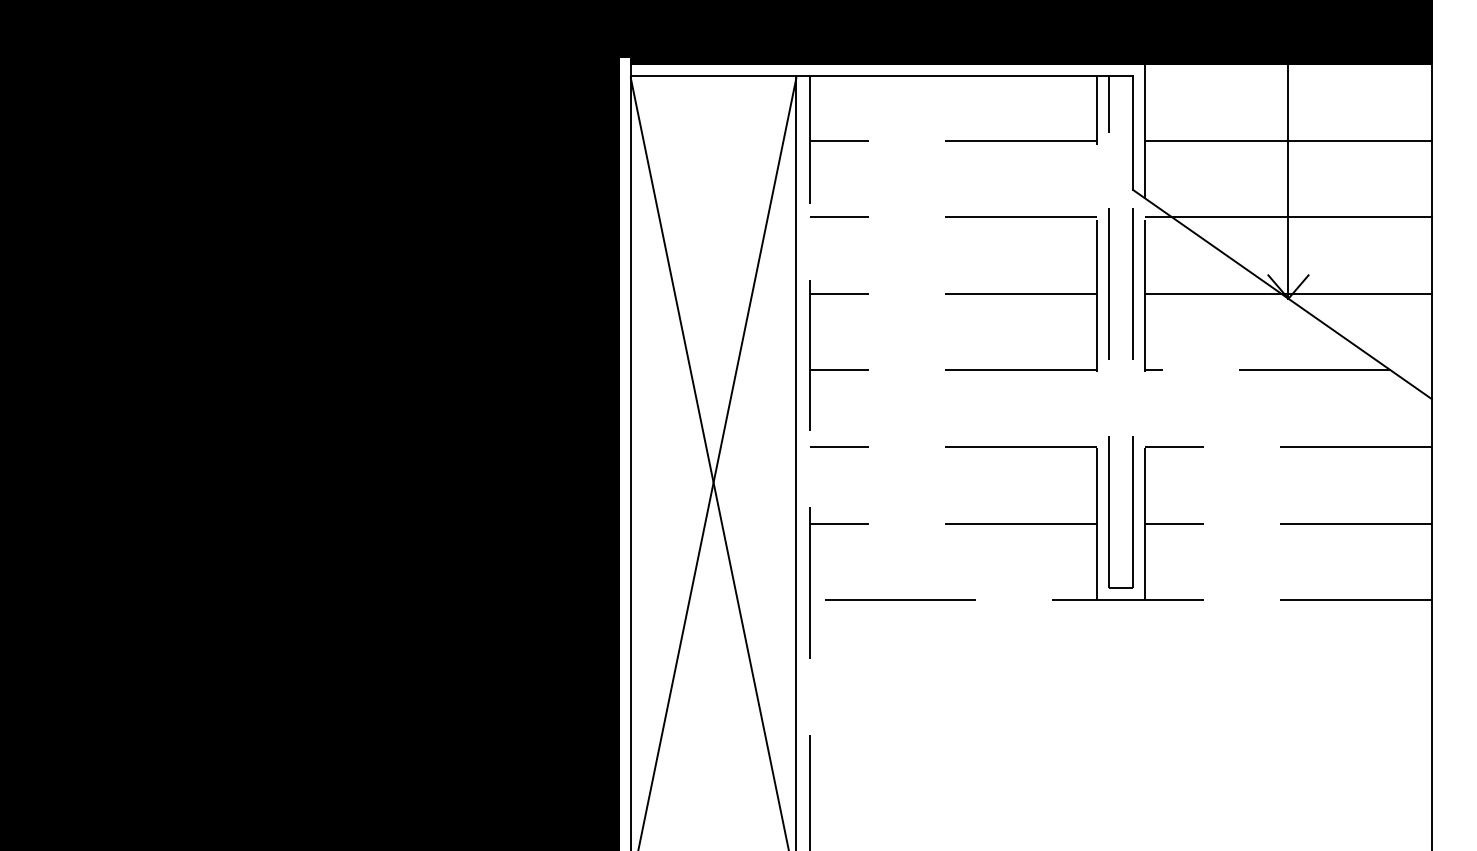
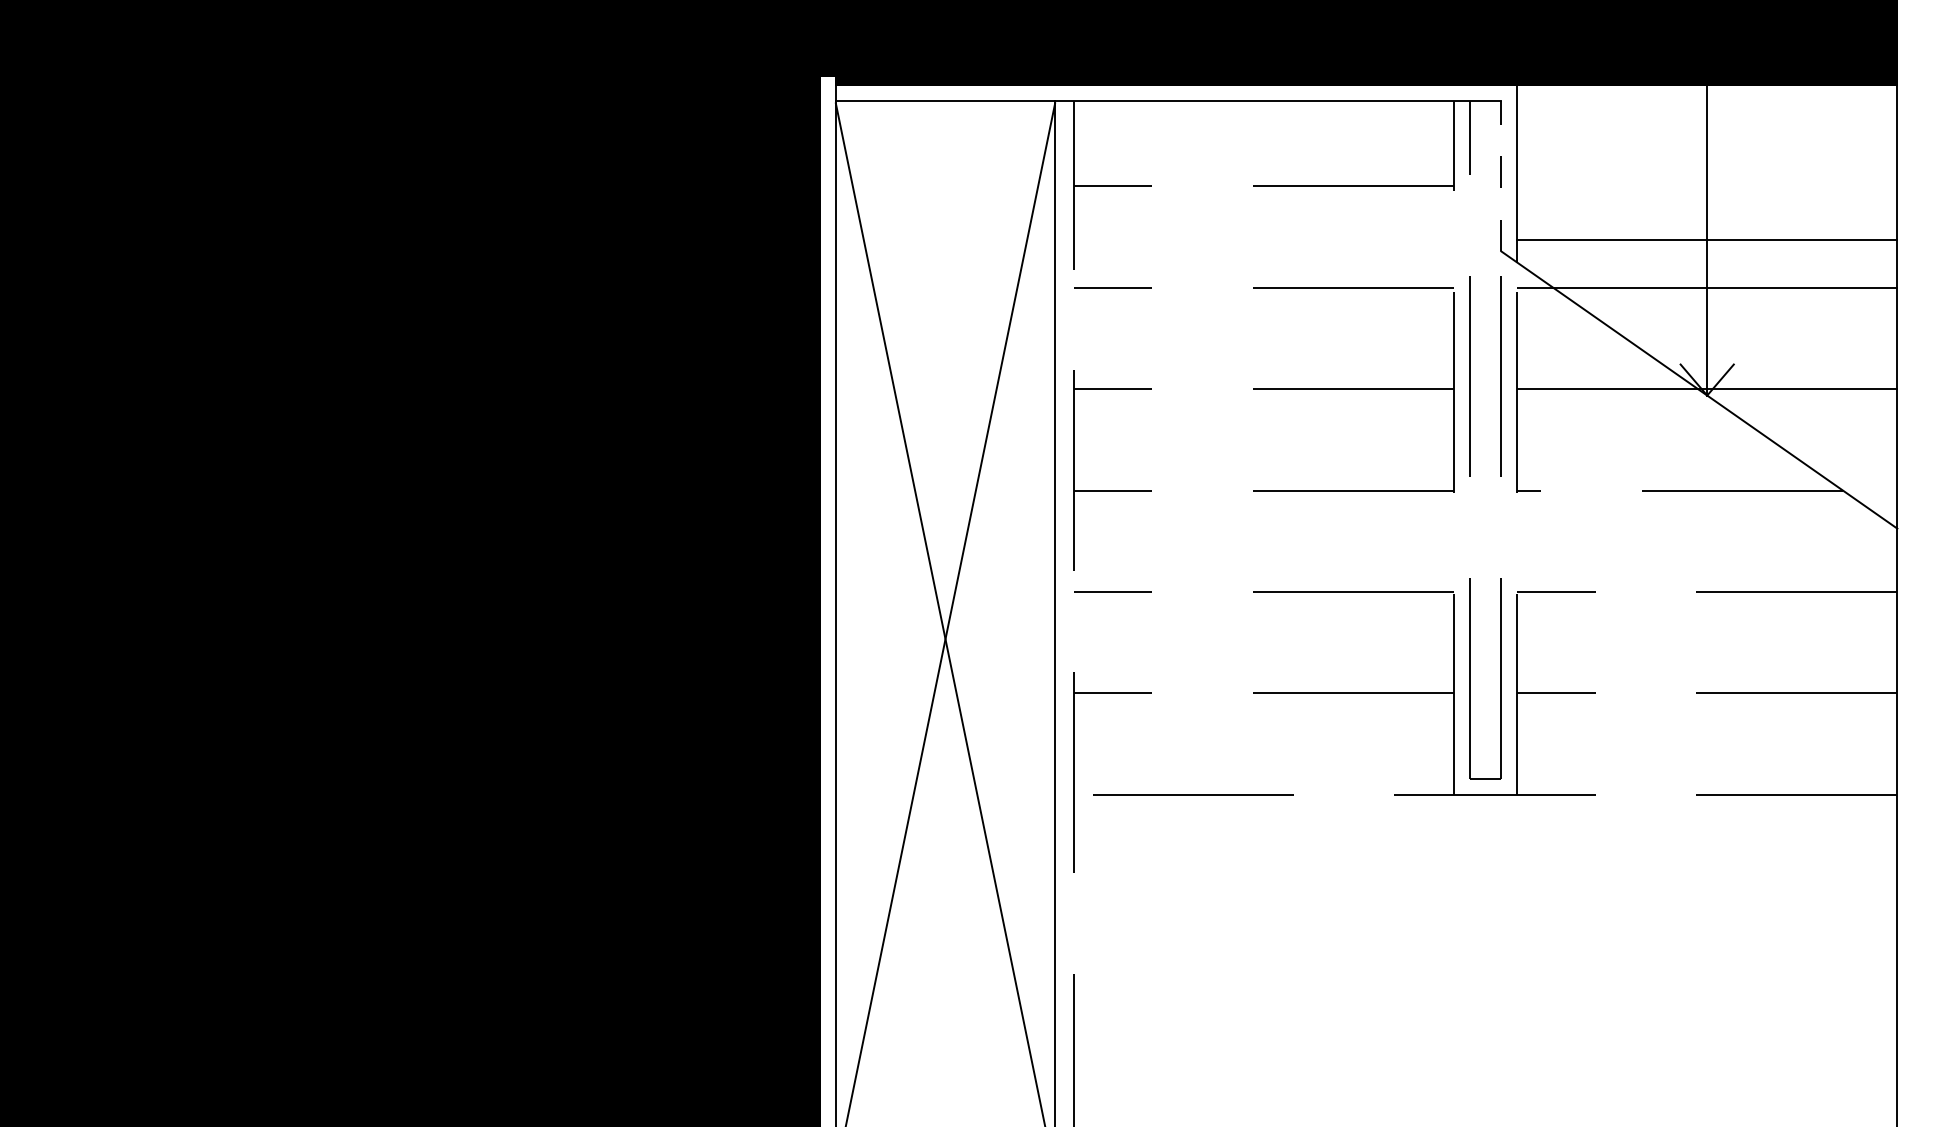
line: (1133, 132) -> (1501, 175), solid -> dashed
line: (1288, 140) -> (1707, 240), moved

